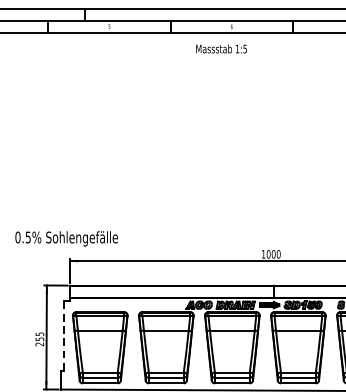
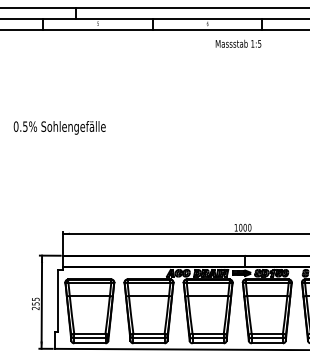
text: (221, 48) -> (238, 43), moved
text: (66, 238) -> (59, 127), moved
line: (64, 335) -> (57, 300), dashed -> solid

